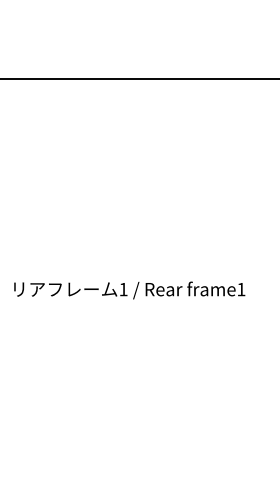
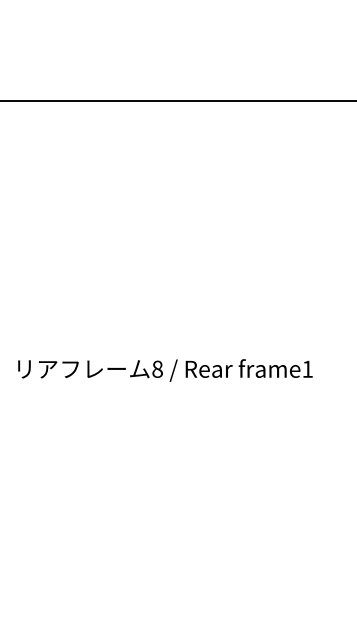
text: (123, 289) -> (157, 369), 1 -> 8

